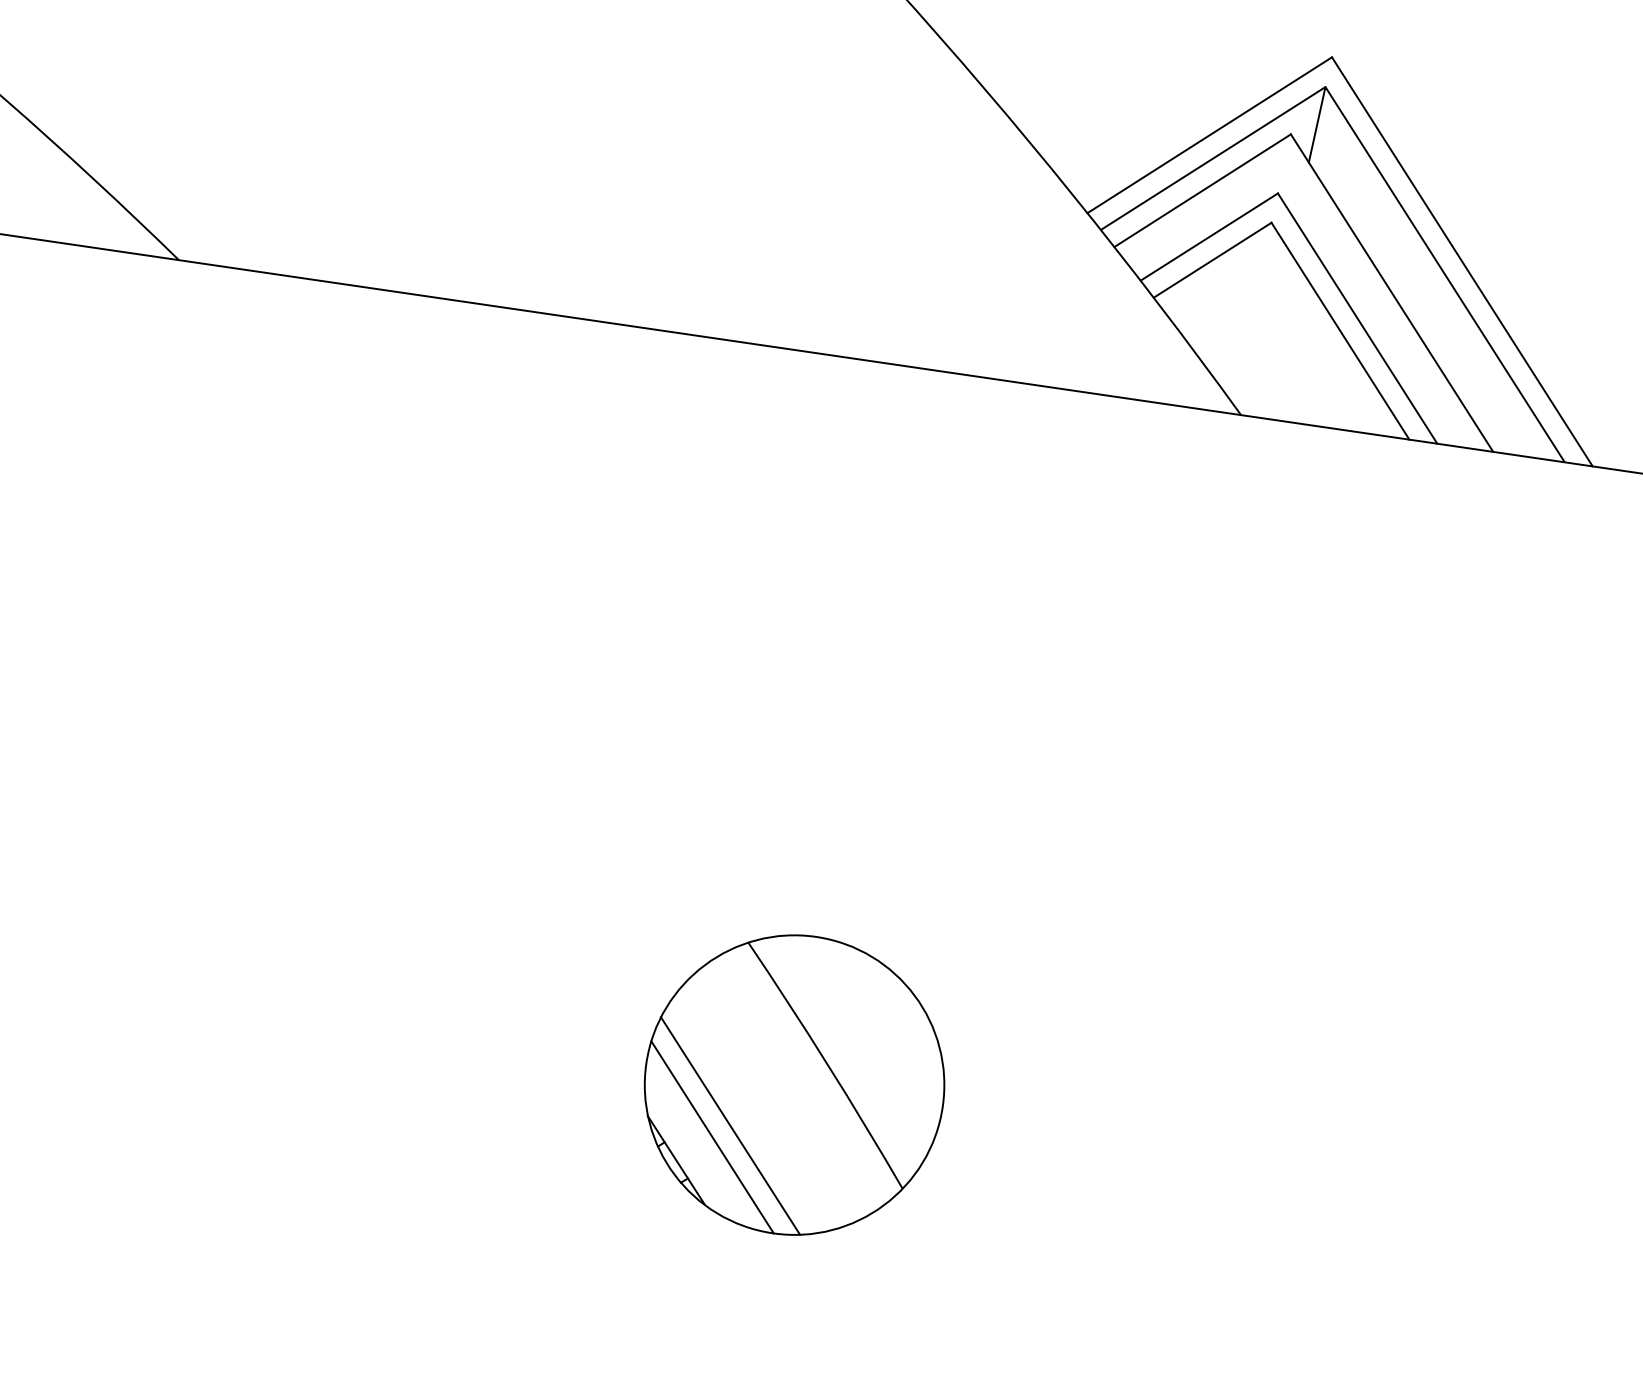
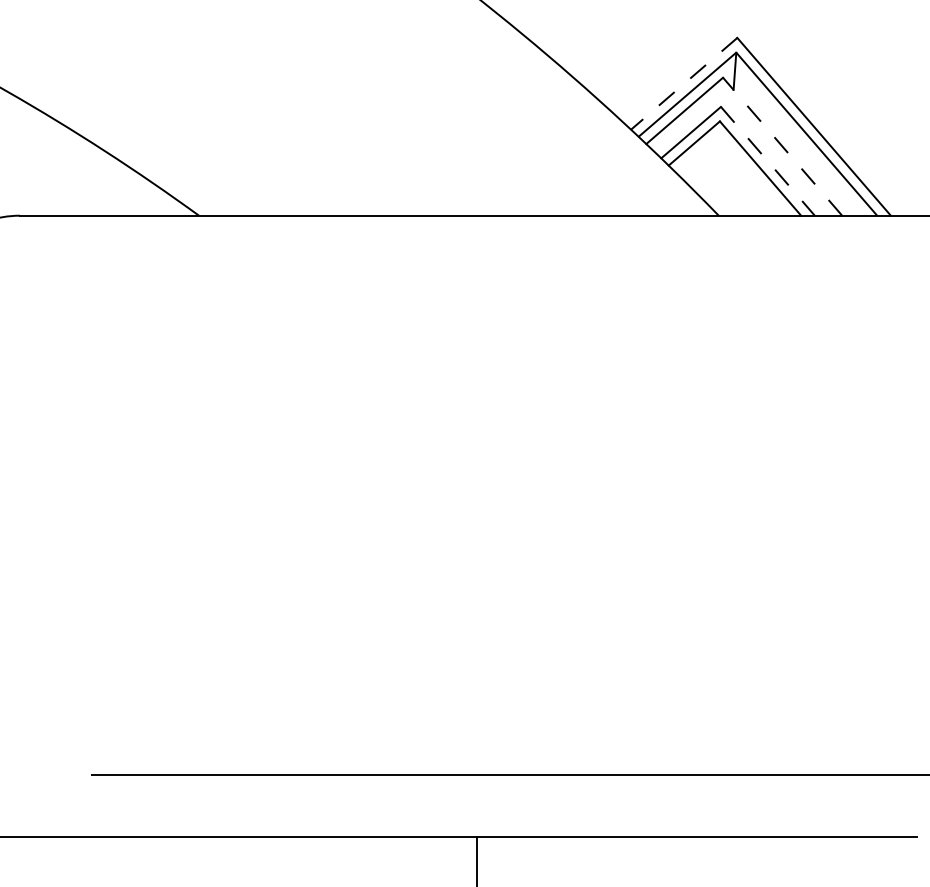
line: (1208, 136) -> (683, 84), solid -> dashed
line: (1391, 292) -> (782, 146), solid -> dashed
line: (1356, 318) -> (767, 161), solid -> dashed
part: (794, 1084) -> (551, 567), removed

